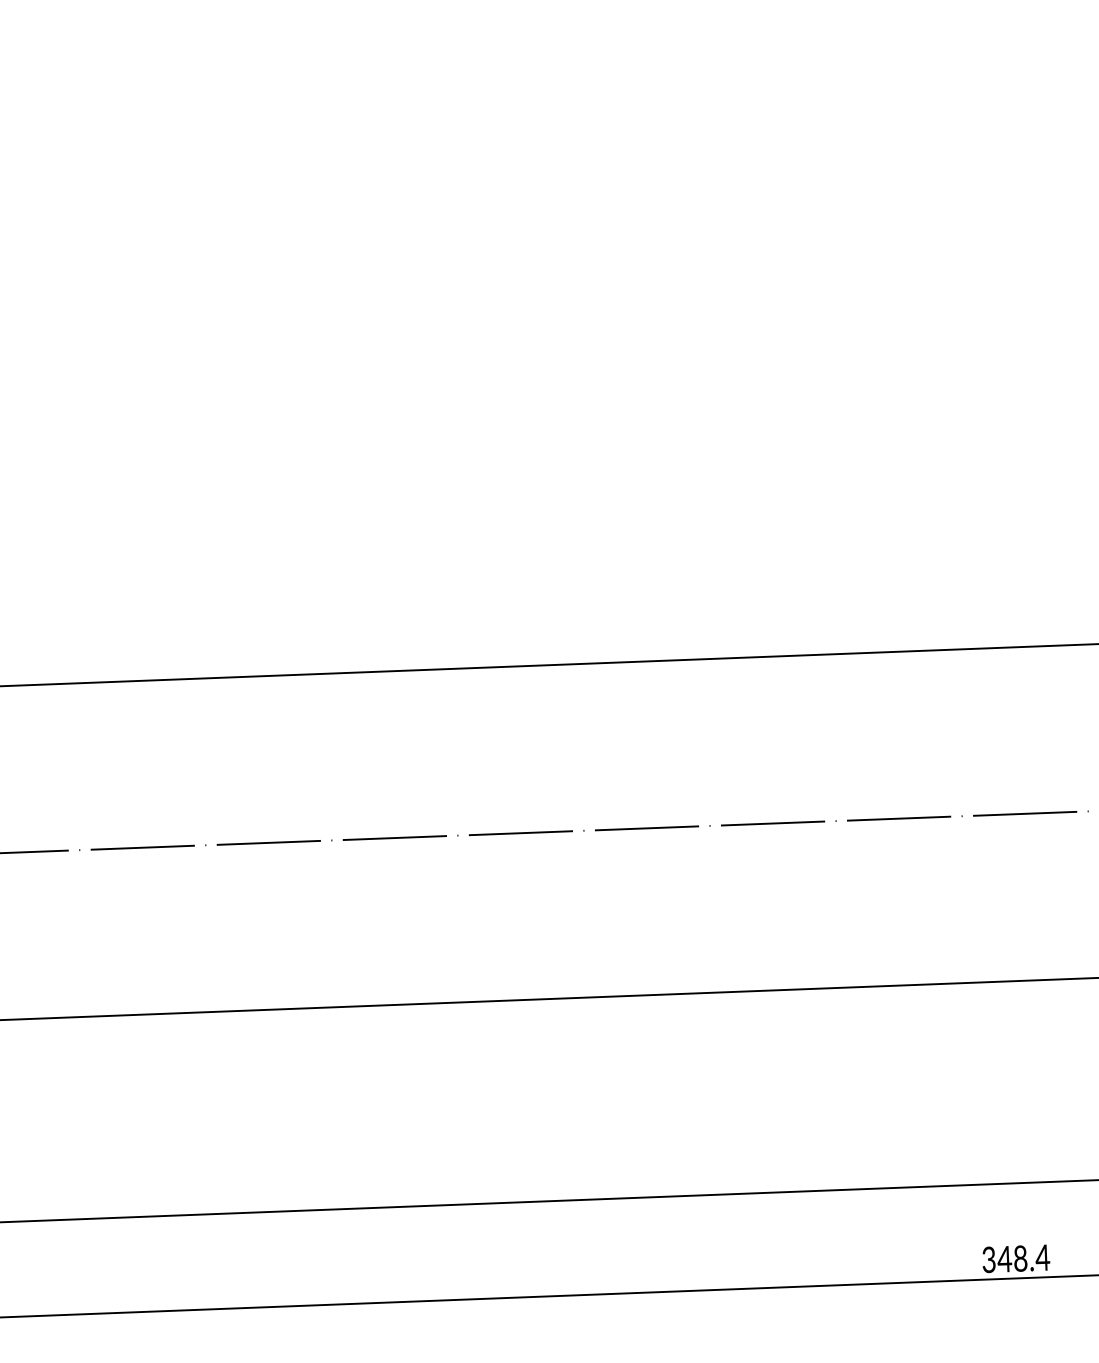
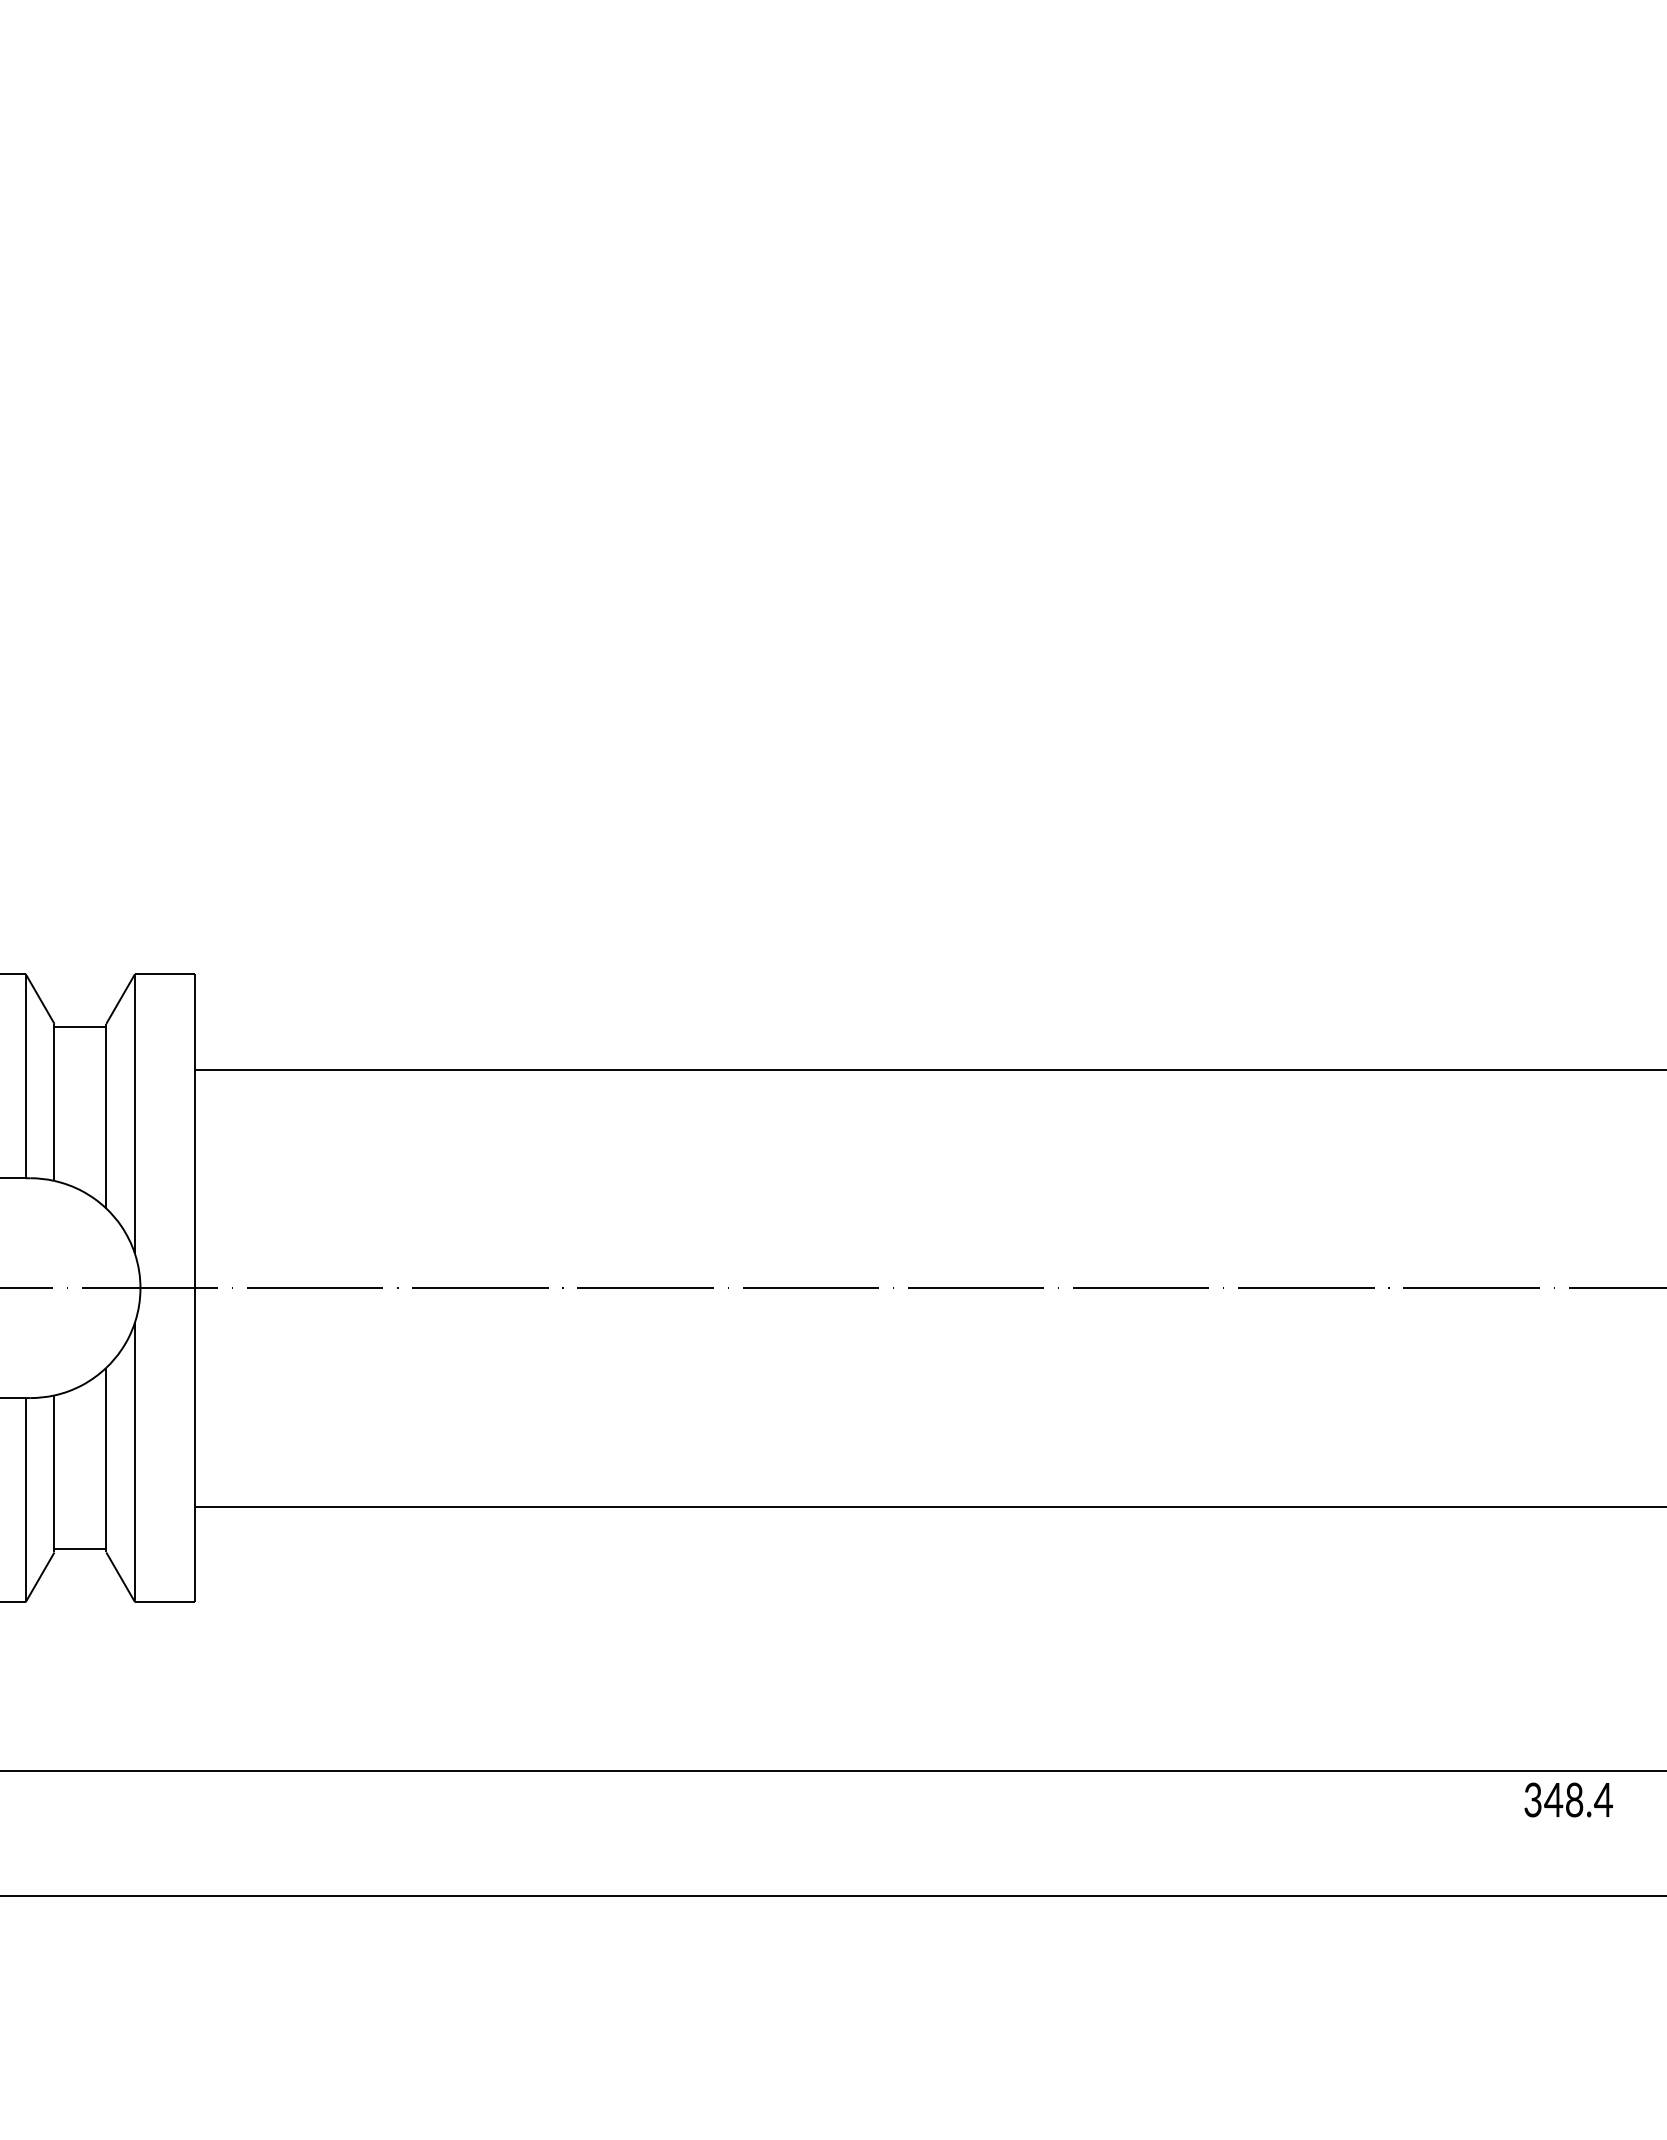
text: (1016, 1258) -> (1568, 1799), moved

